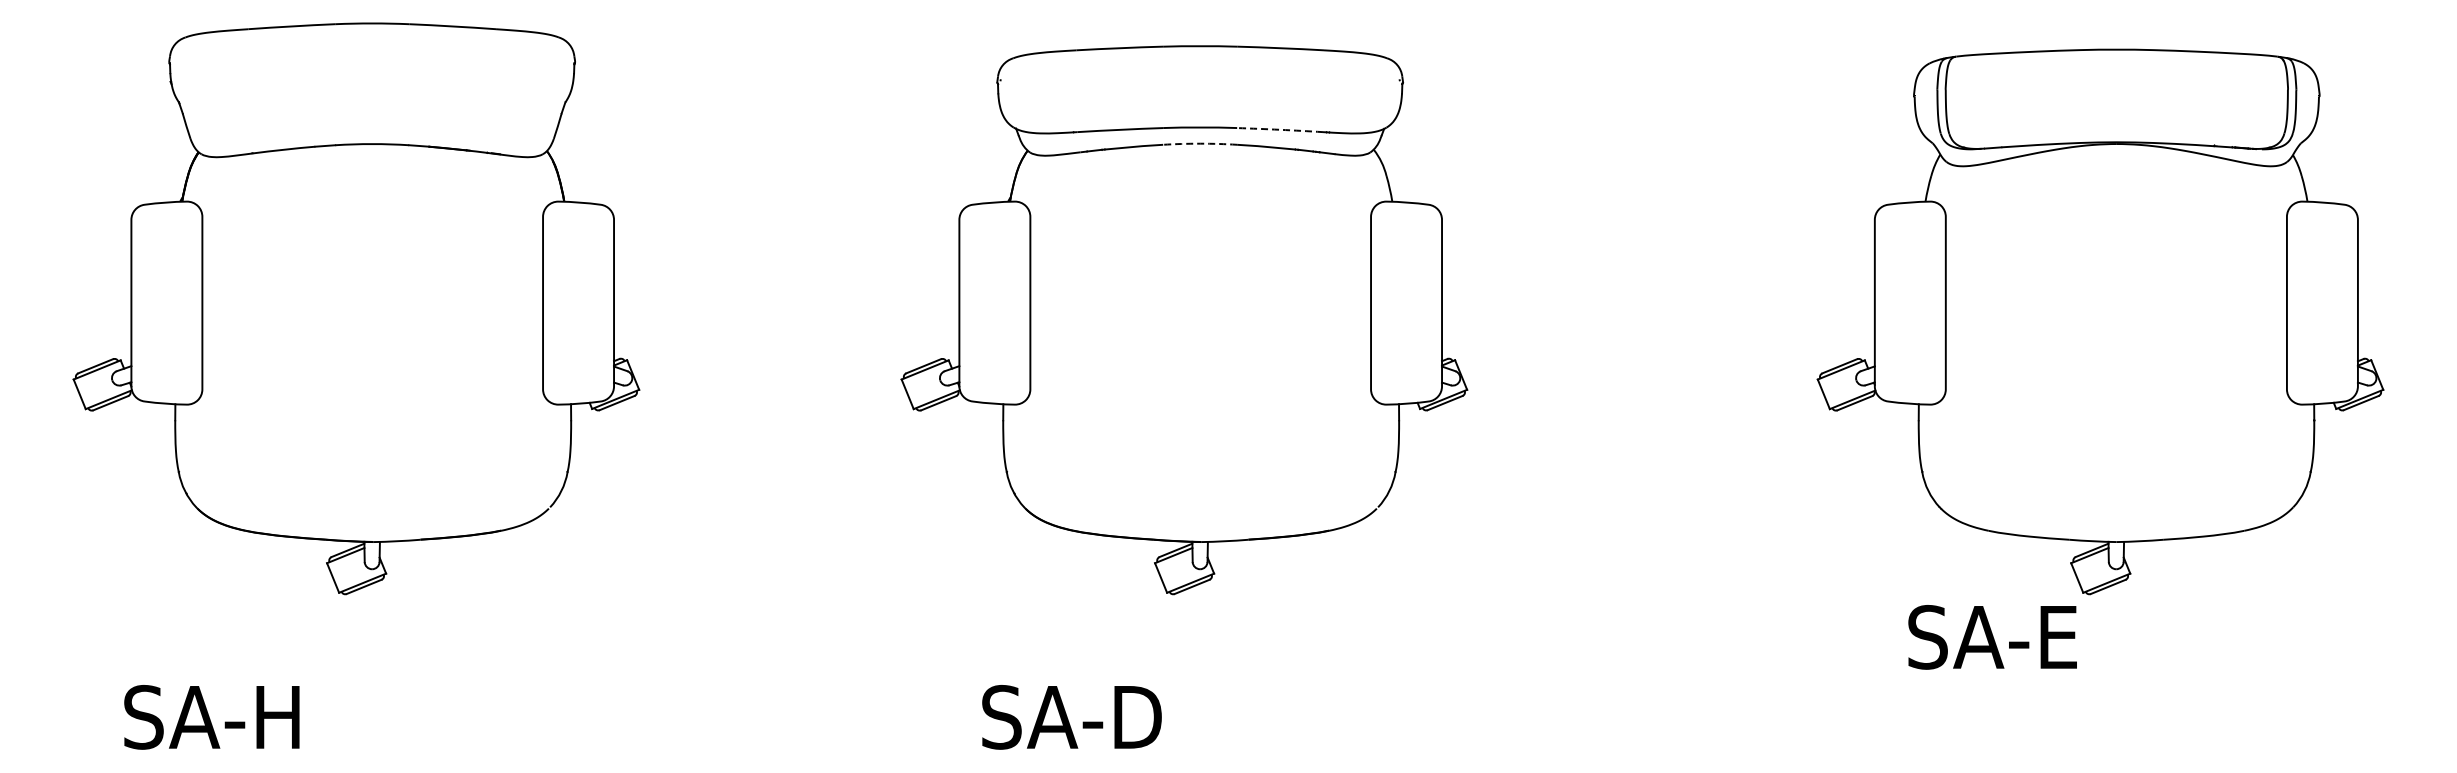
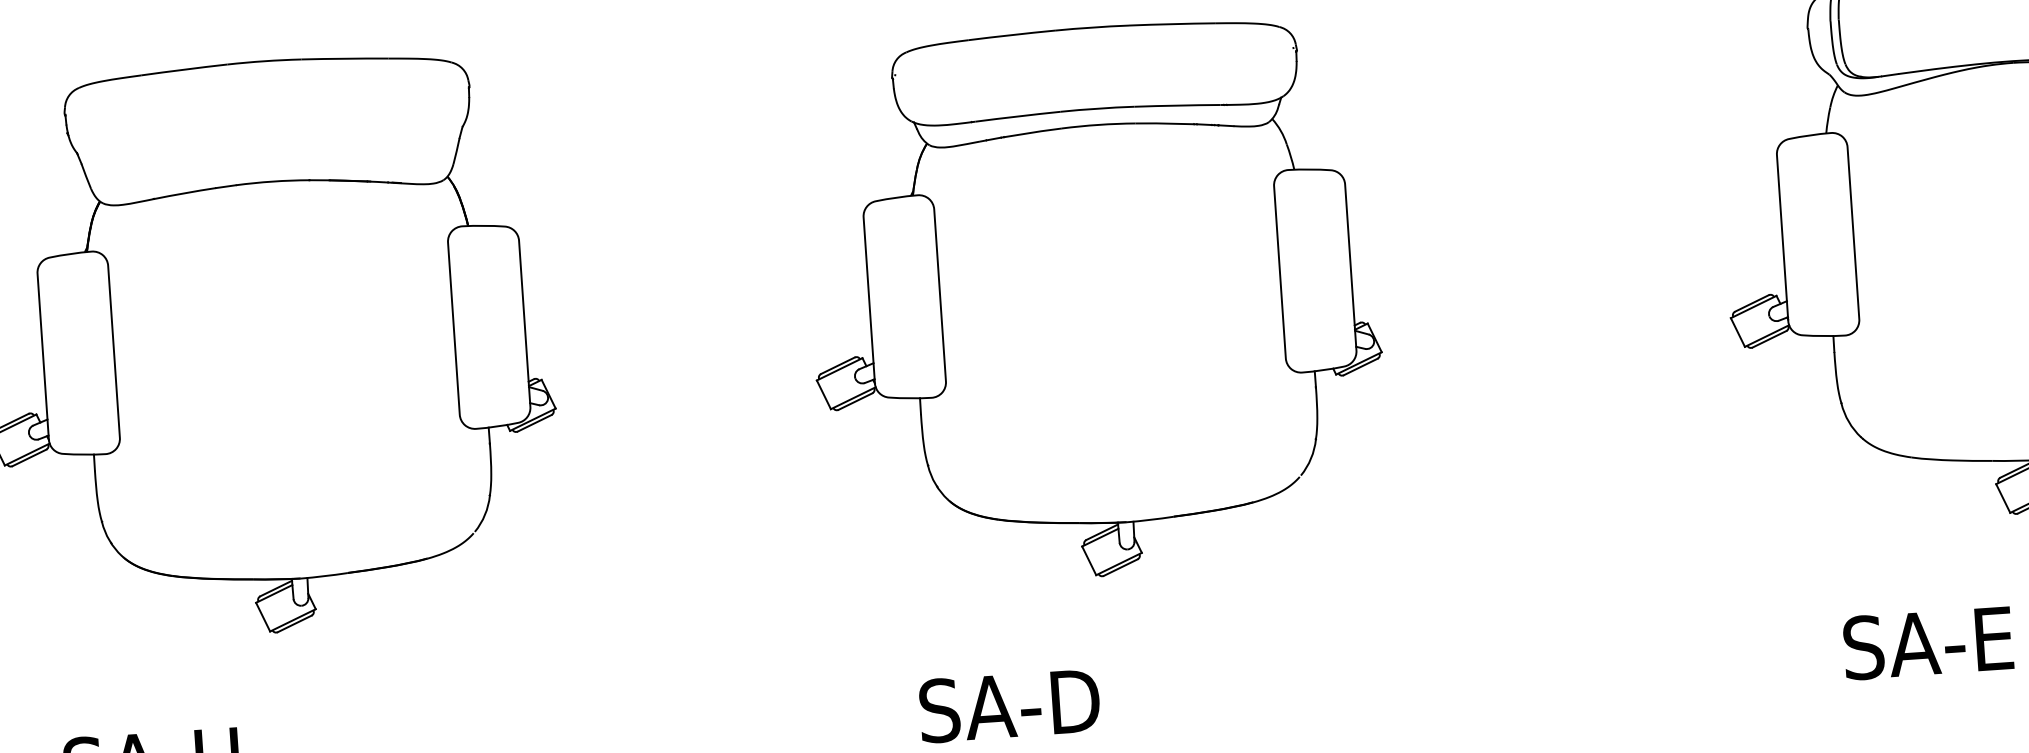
arc: (1280, 129) -> (1177, 105), dashed -> solid
arc: (1200, 143) -> (1098, 124), dashed -> solid
text: (1992, 637) -> (1928, 643), moved

